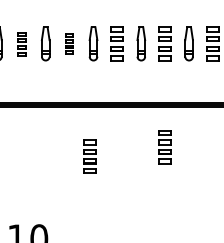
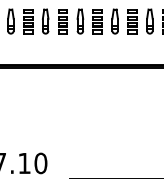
part: (22, 43) -> (28, 21), size x1.43
part: (68, 43) -> (62, 21), size x1.67
part: (165, 146) -> (132, 96), removed
part: (89, 156) -> (77, 103), removed

